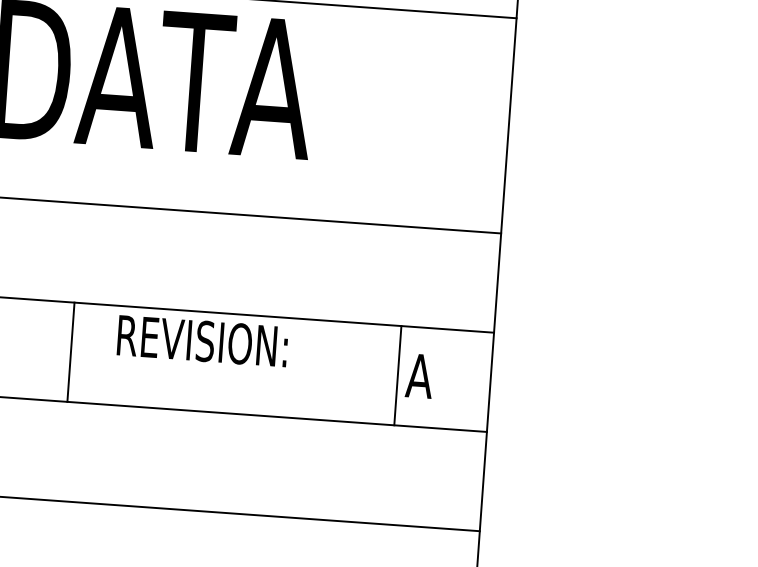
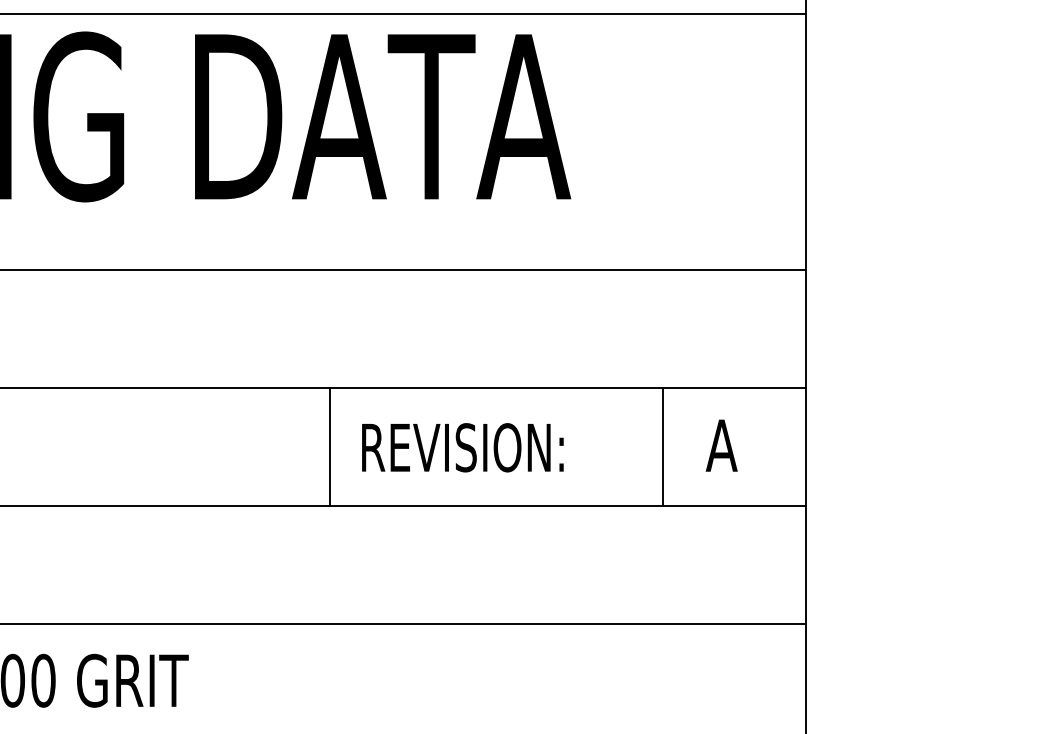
text: (202, 340) -> (462, 447), moved
line: (70, 351) -> (329, 446), moved
line: (397, 375) -> (662, 446), moved

